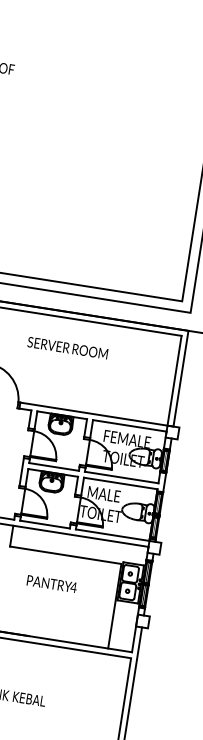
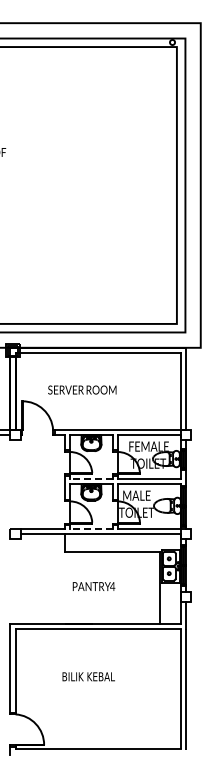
text: (68, 347) -> (82, 389), moved
line: (52, 467) -> (90, 479), solid -> dashed
line: (44, 524) -> (90, 528), solid -> dashed
text: (51, 583) -> (93, 586), moved

